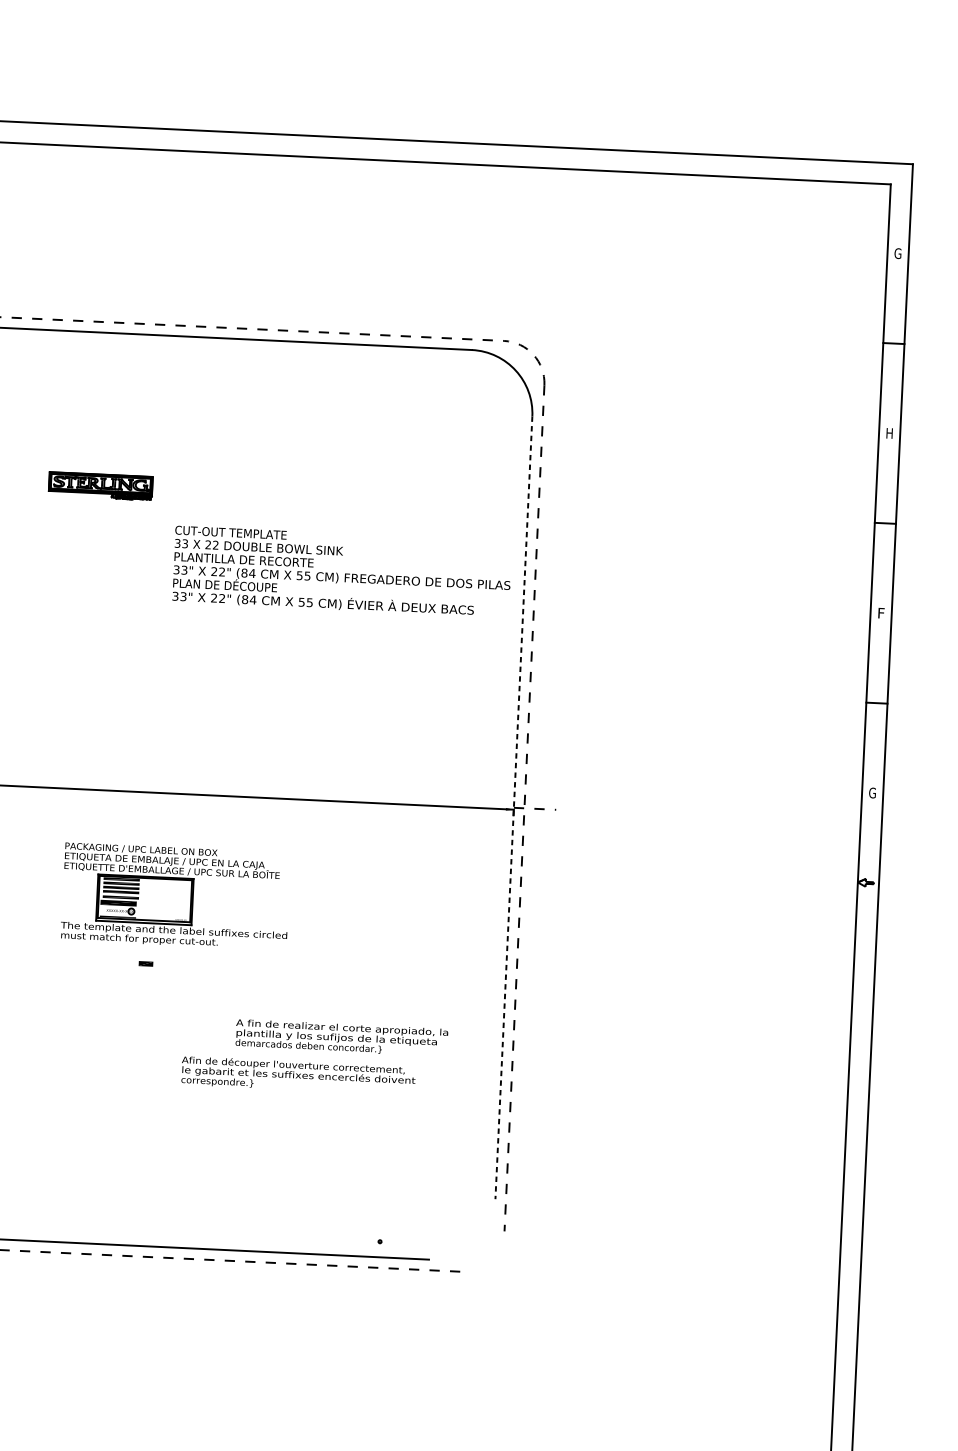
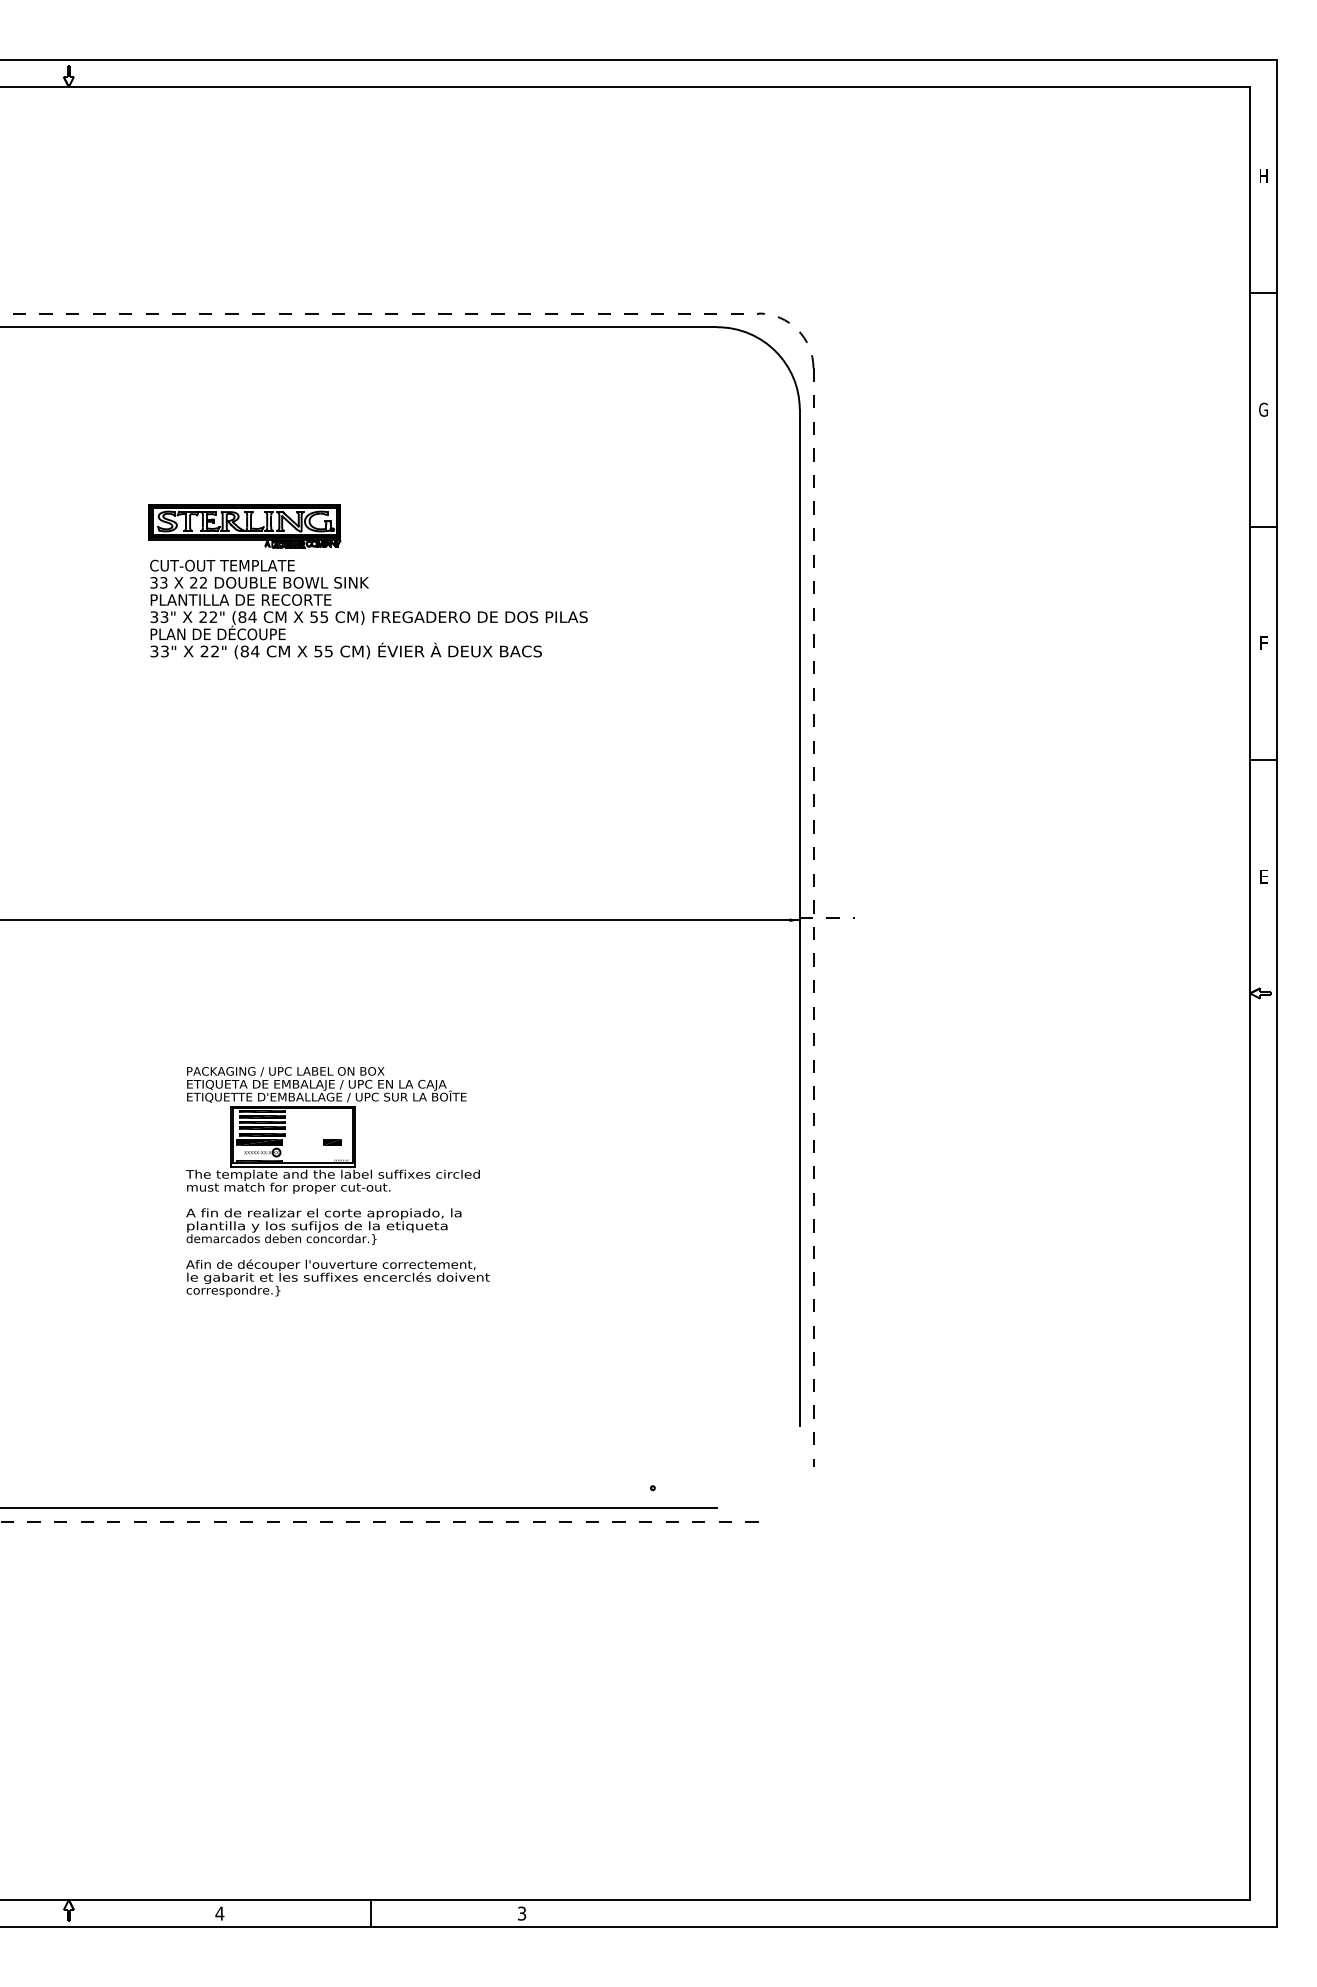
text: (897, 253) -> (1263, 176), G -> H
text: (889, 433) -> (1263, 409), H -> G
part: (100, 486) -> (244, 526), size x1.43
text: (341, 571) -> (368, 609), moved
text: (872, 792) -> (1263, 876), G -> E
line: (513, 808) -> (799, 918), dashed -> solid
part: (175, 896) -> (332, 1130), moved
text: (341, 1037) -> (323, 1226), moved
text: (298, 1075) -> (337, 1277), moved

